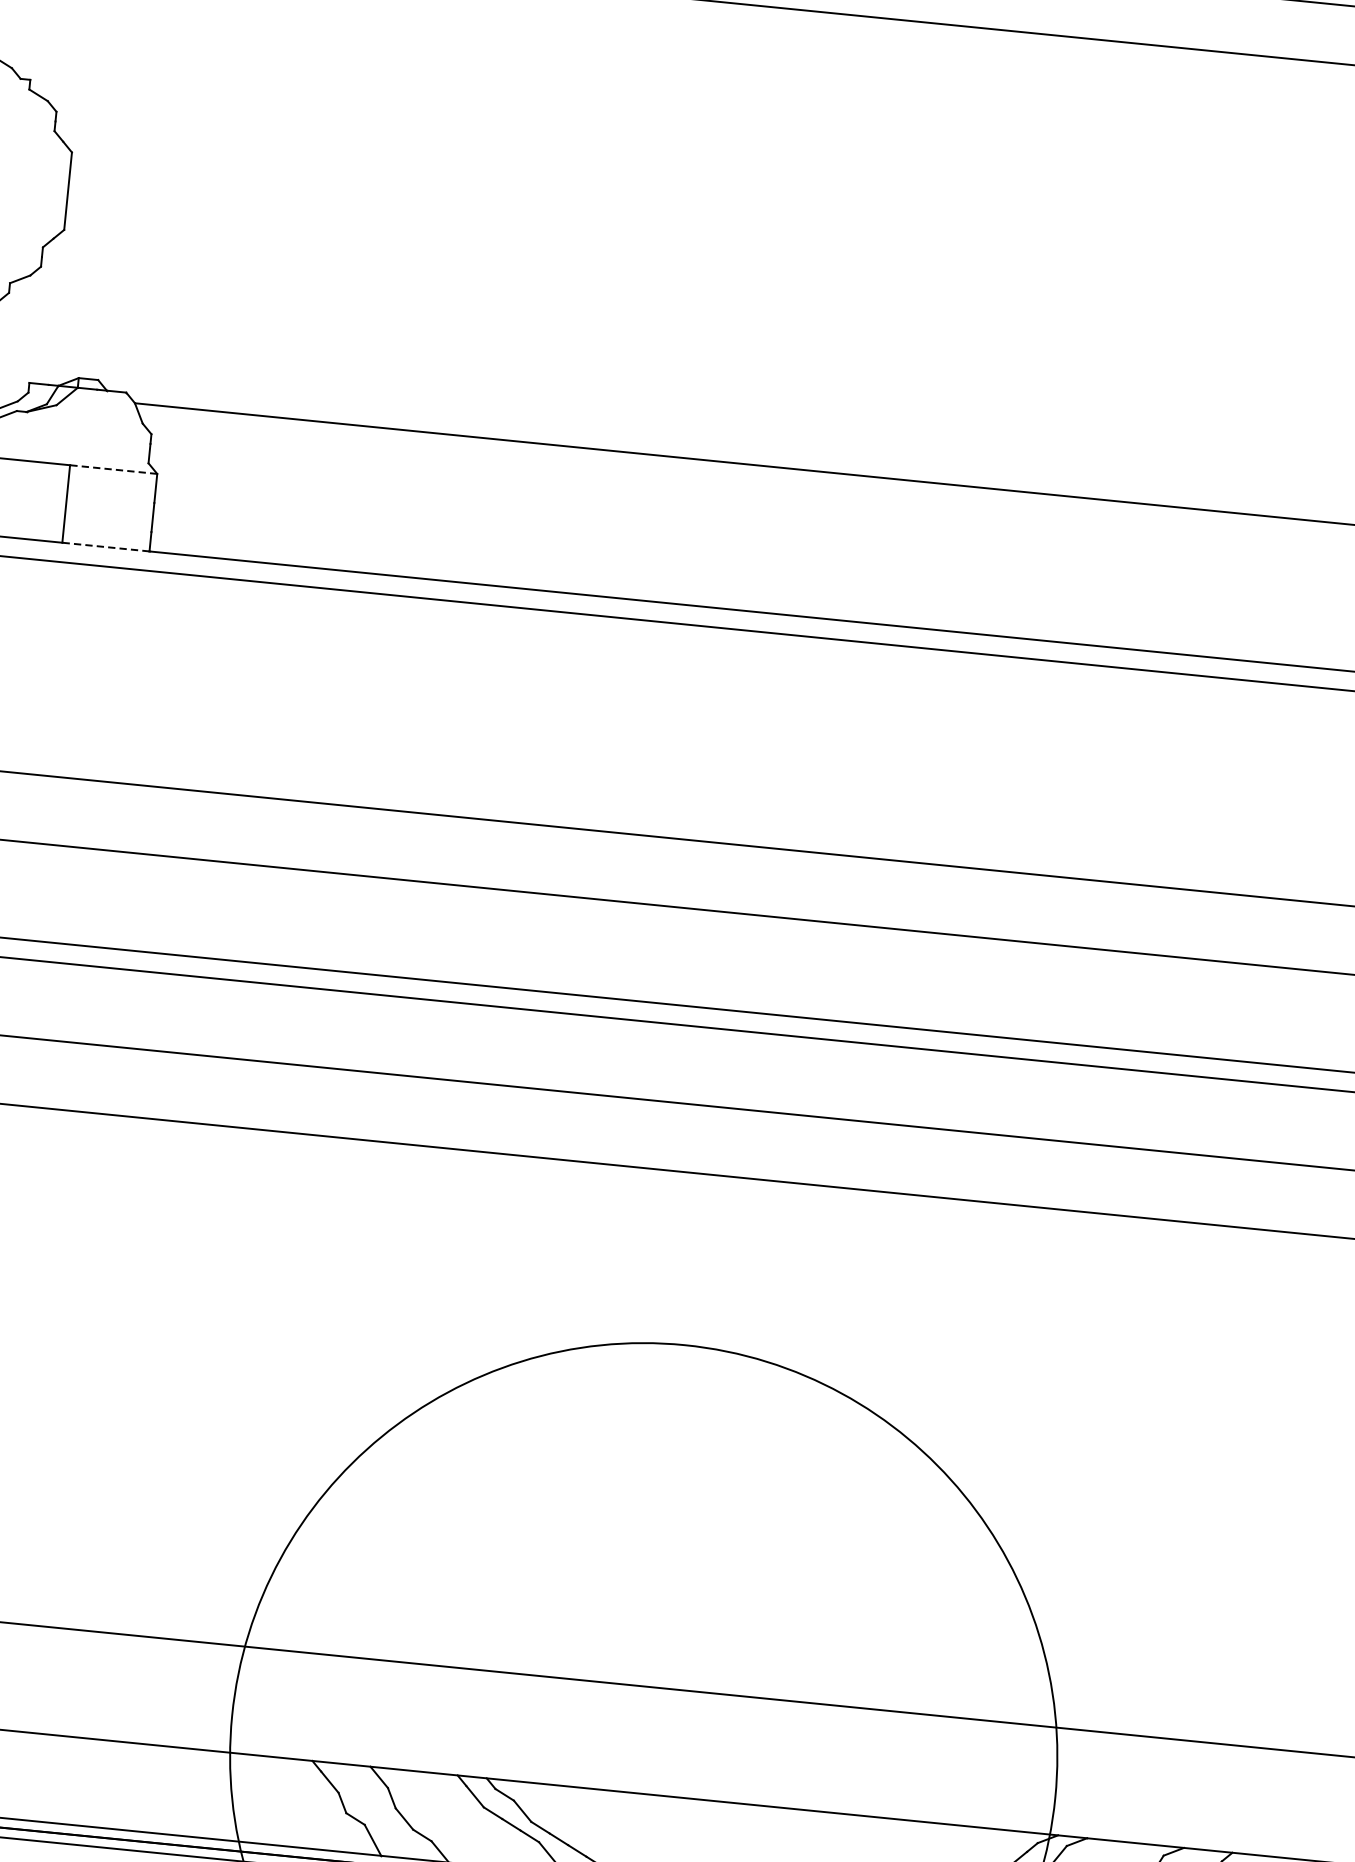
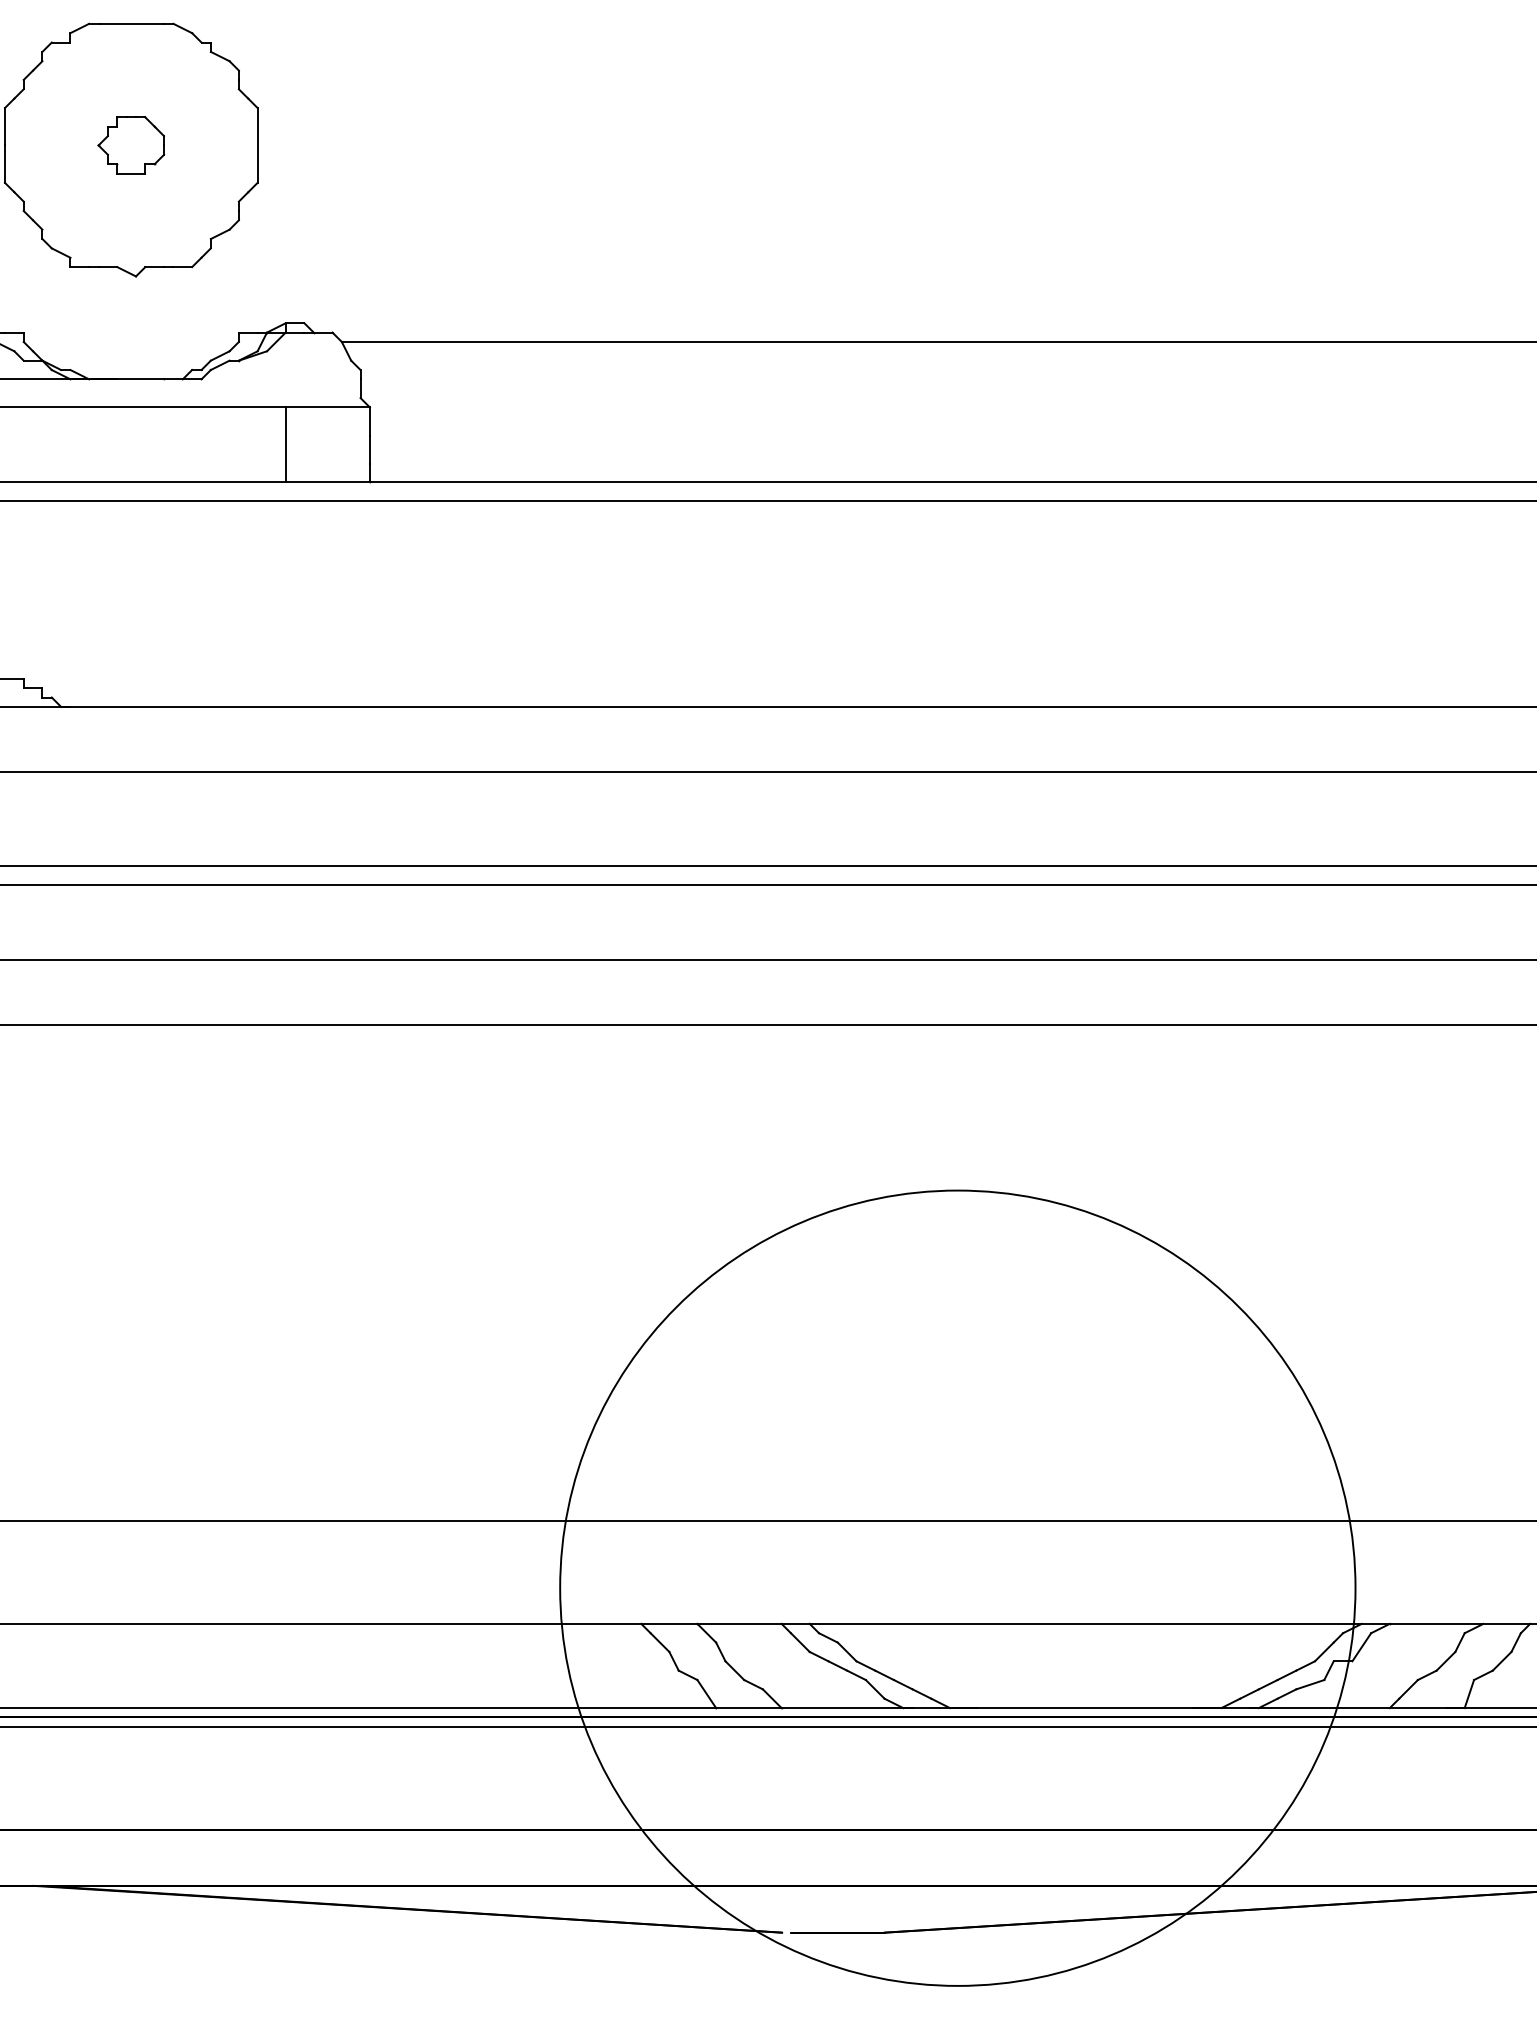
line: (113, 469) -> (327, 407), dashed -> solid
line: (105, 547) -> (327, 482), dashed -> solid

